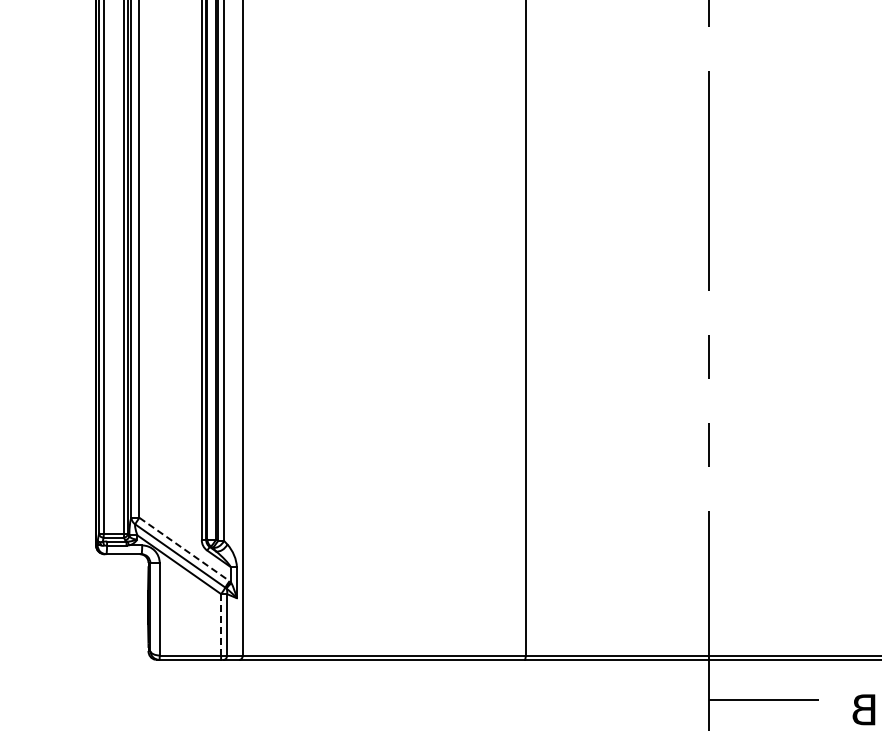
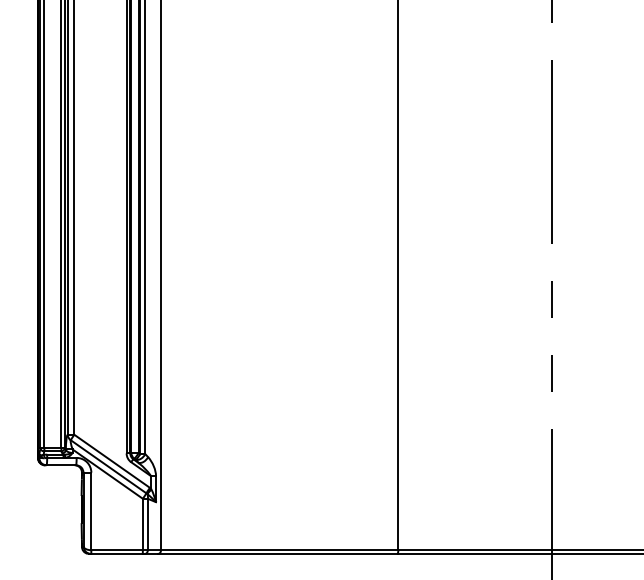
line: (184, 549) -> (112, 461), dashed -> solid
line: (221, 624) -> (143, 524), dashed -> solid

